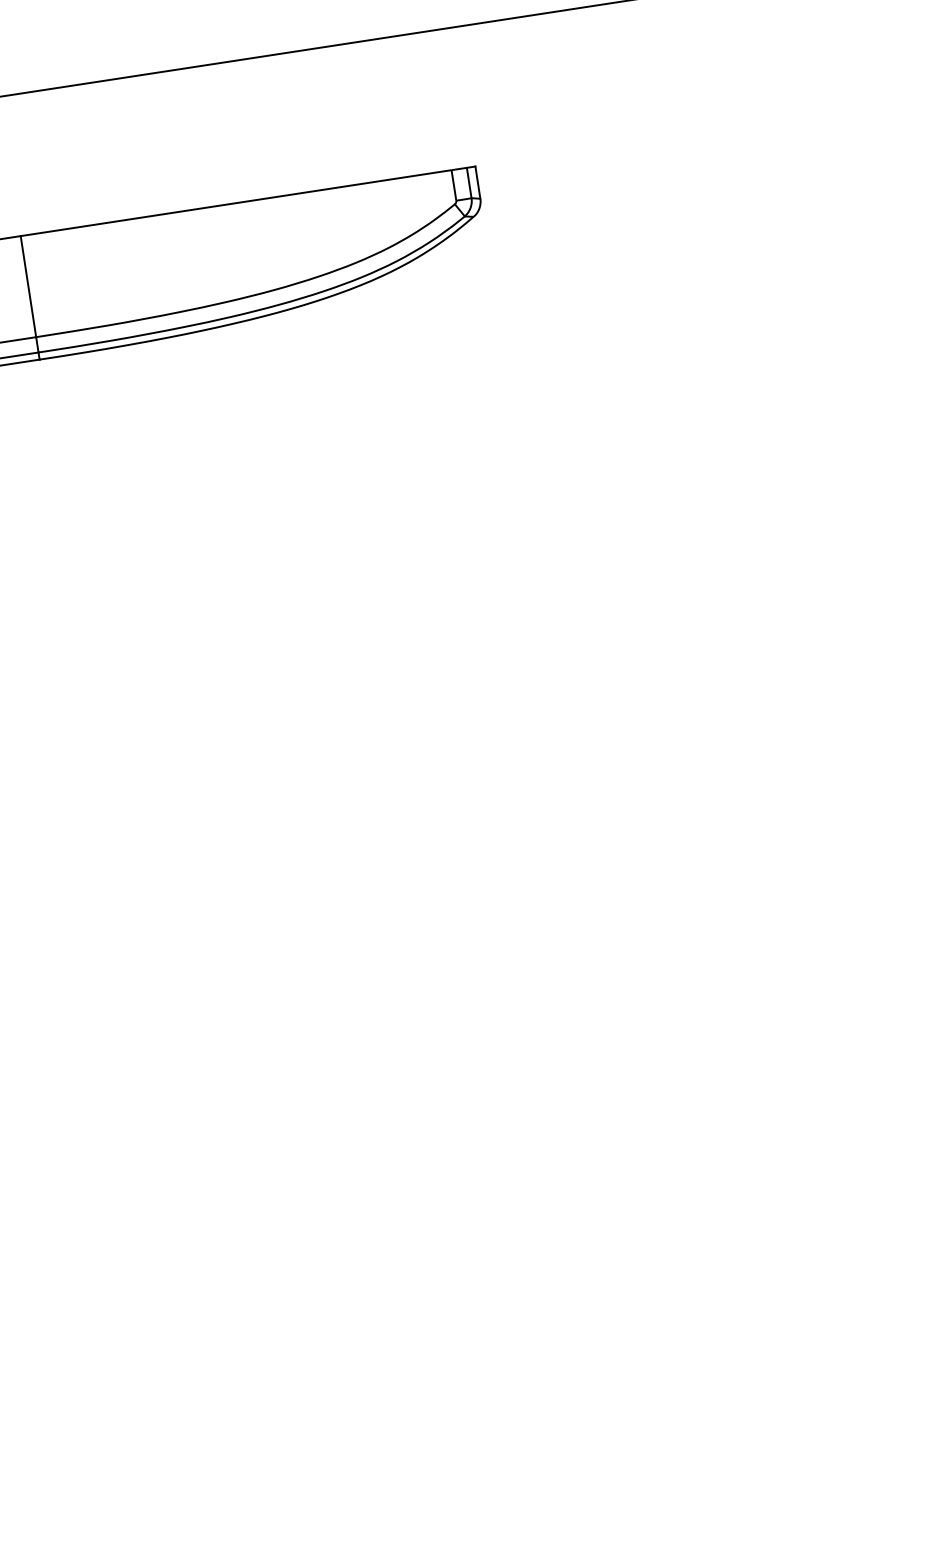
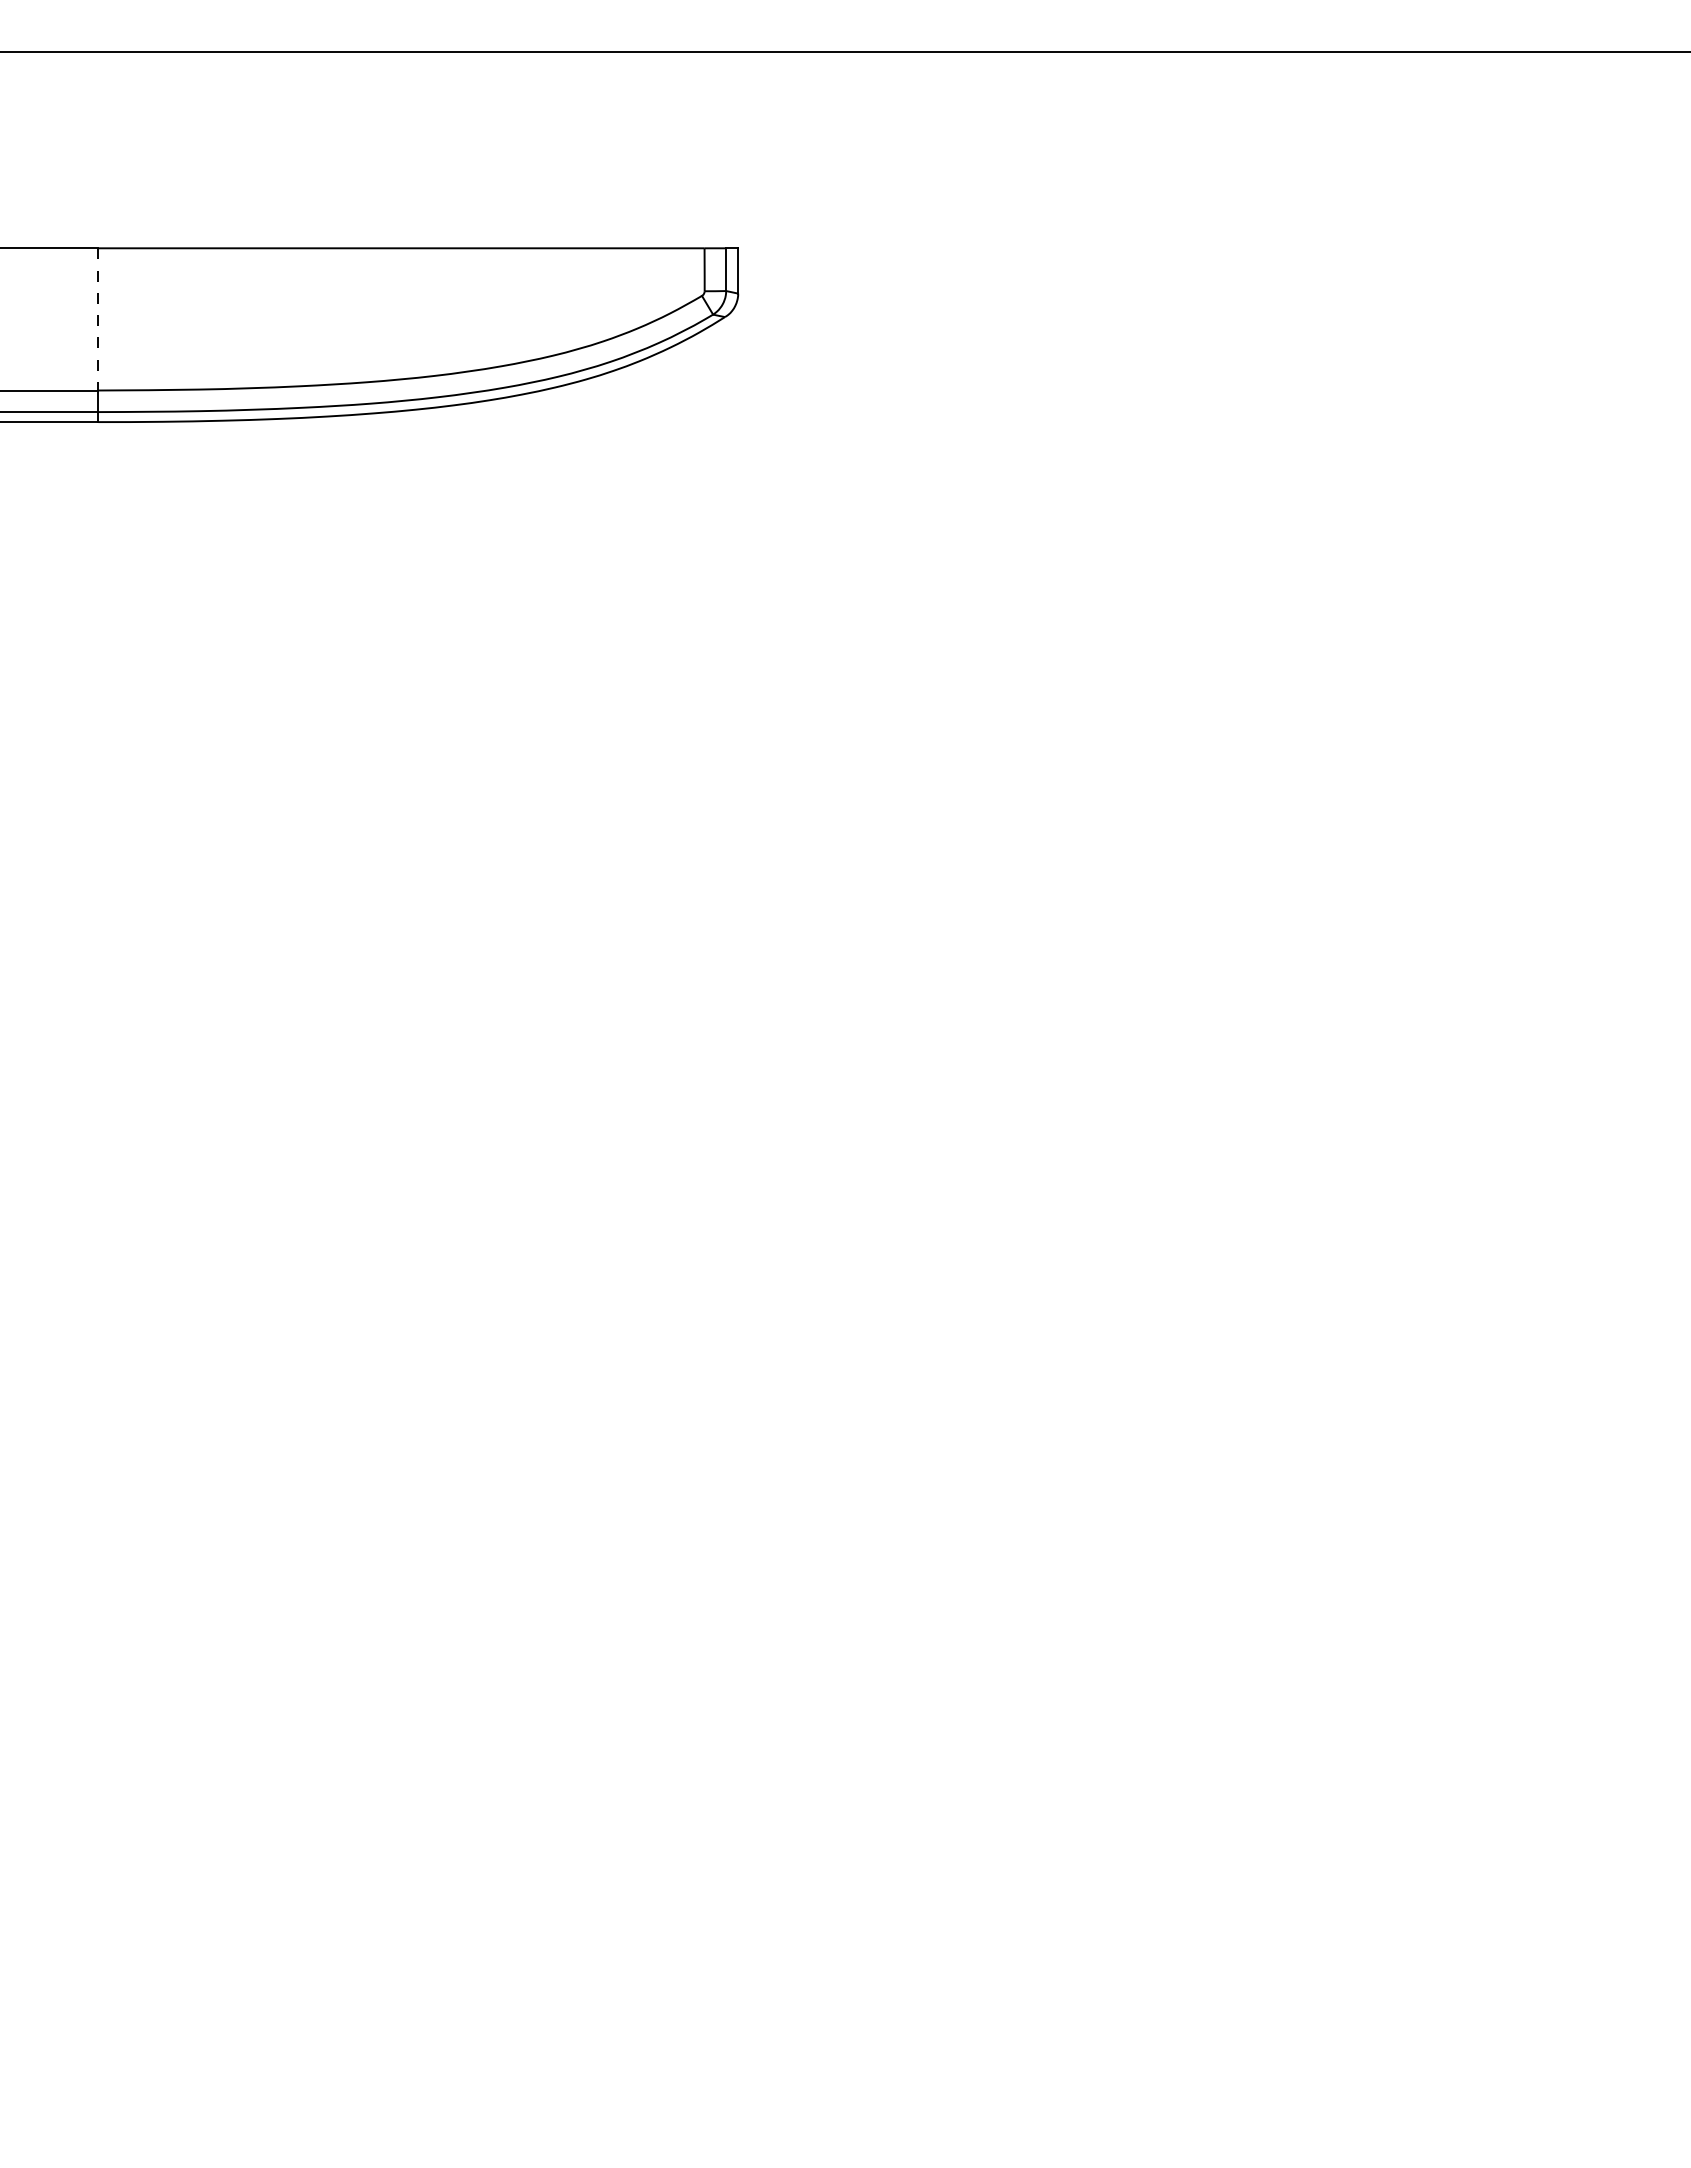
line: (28, 286) -> (98, 319), solid -> dashed

